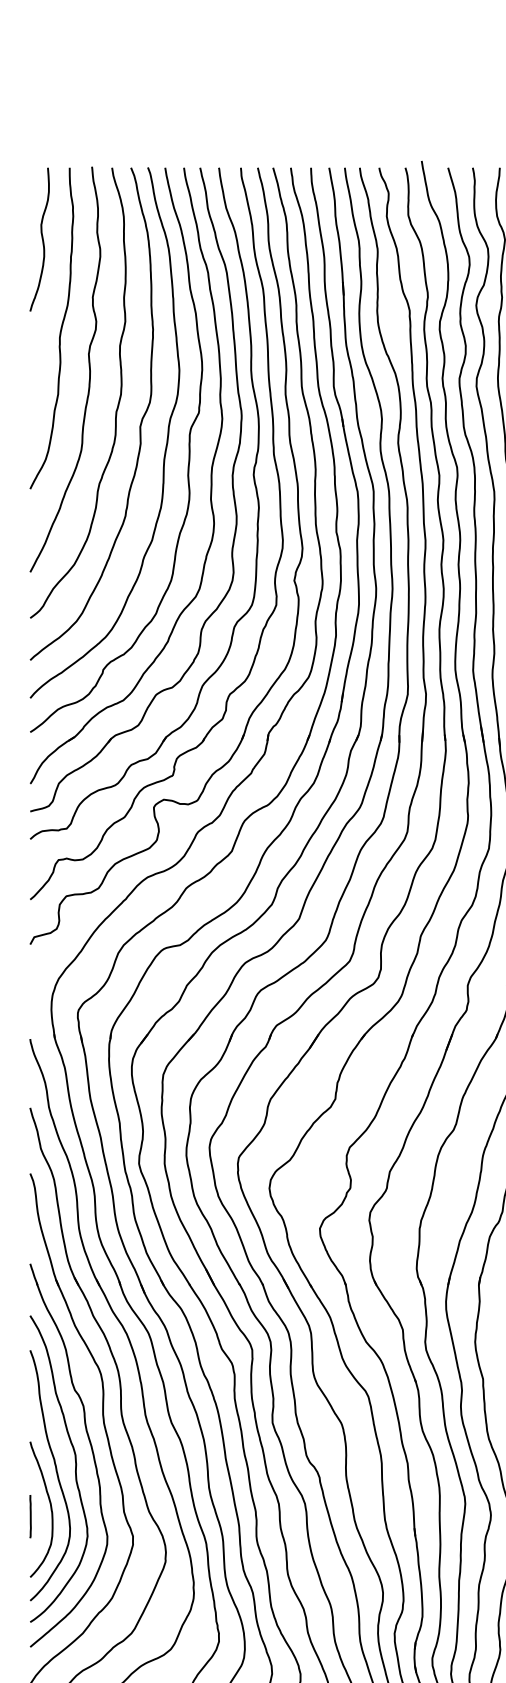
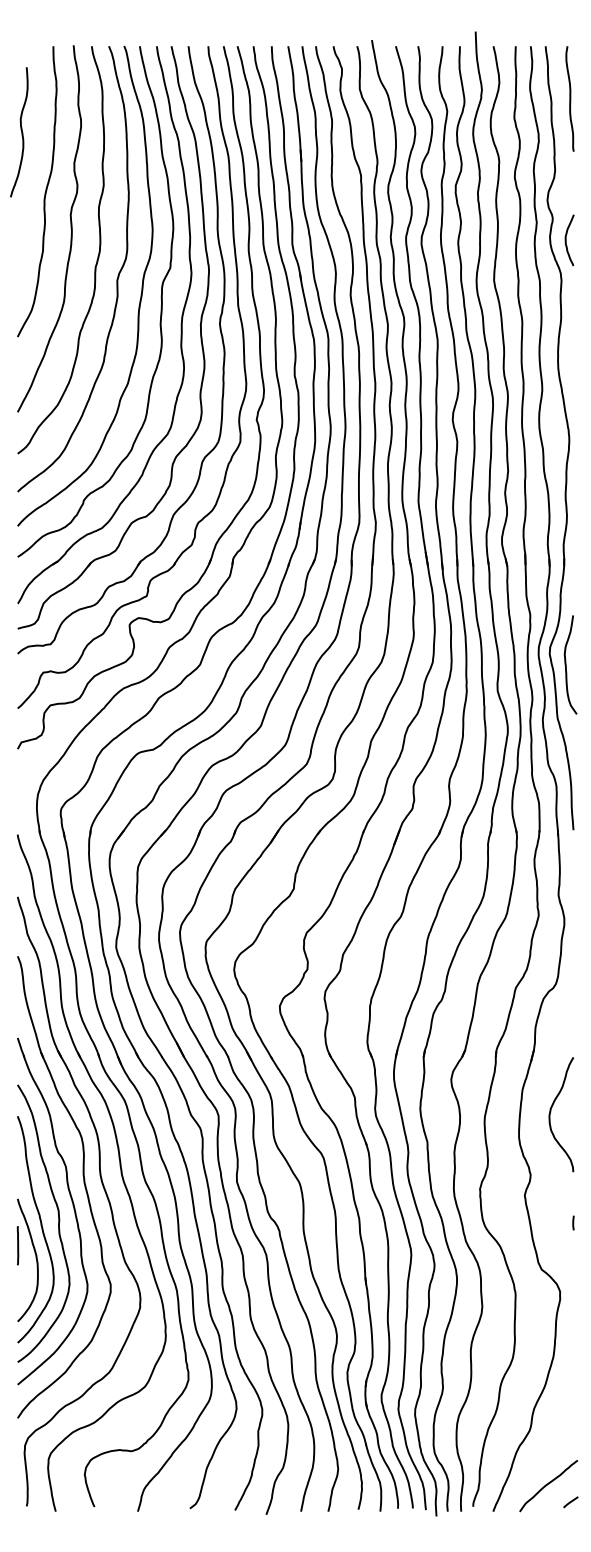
curve: (42, 239) -> (21, 132), moved
line: (30, 1516) -> (17, 1245), moved

